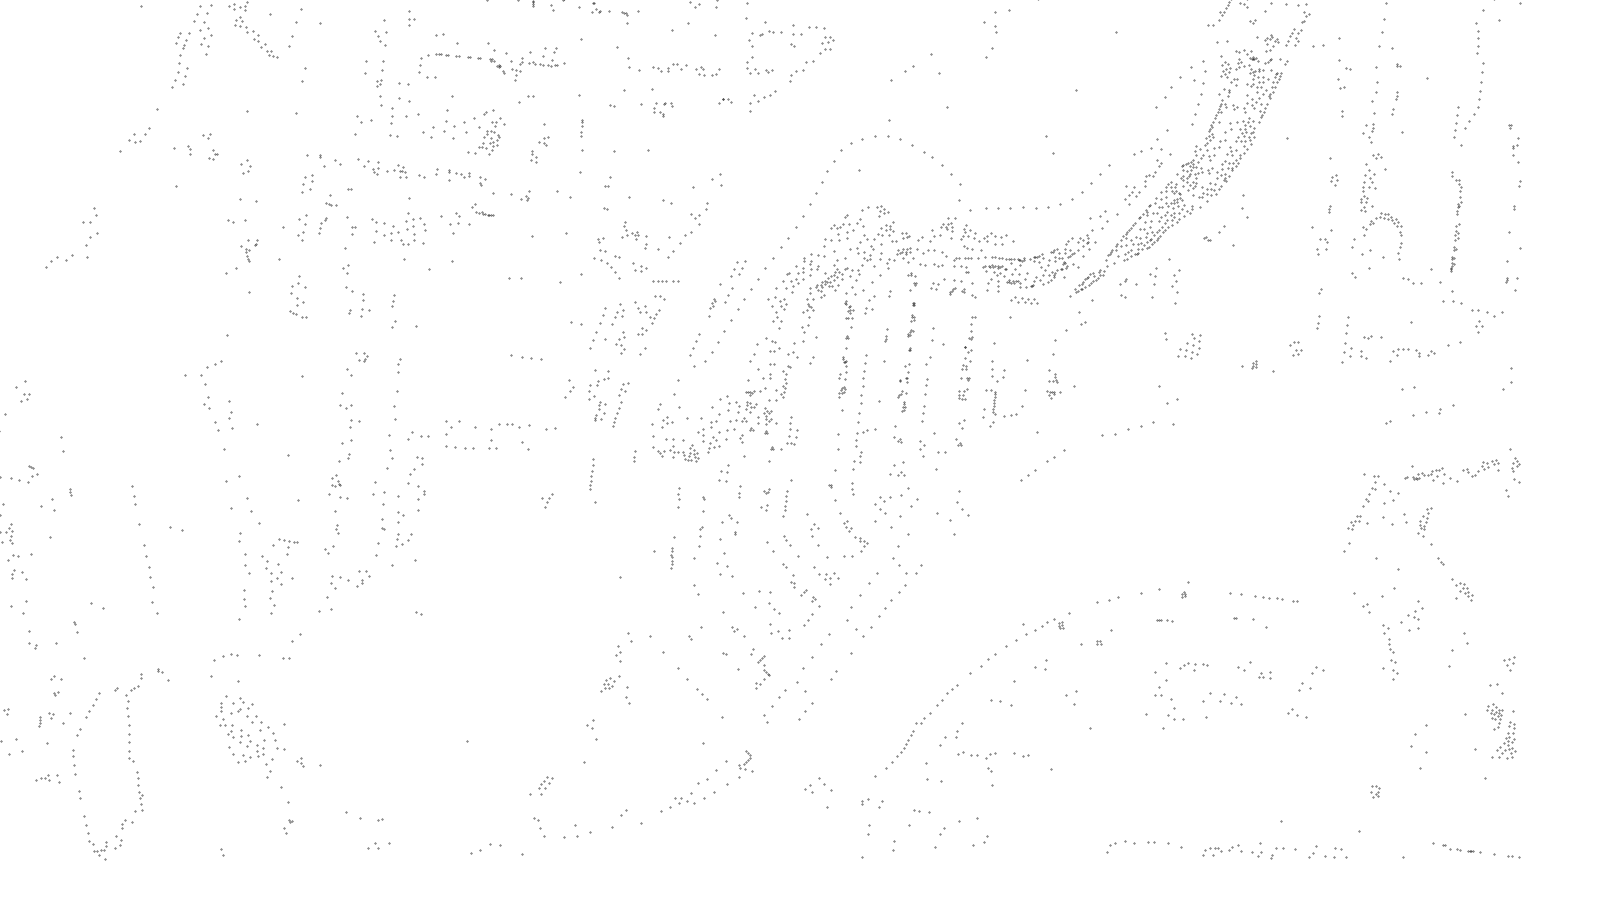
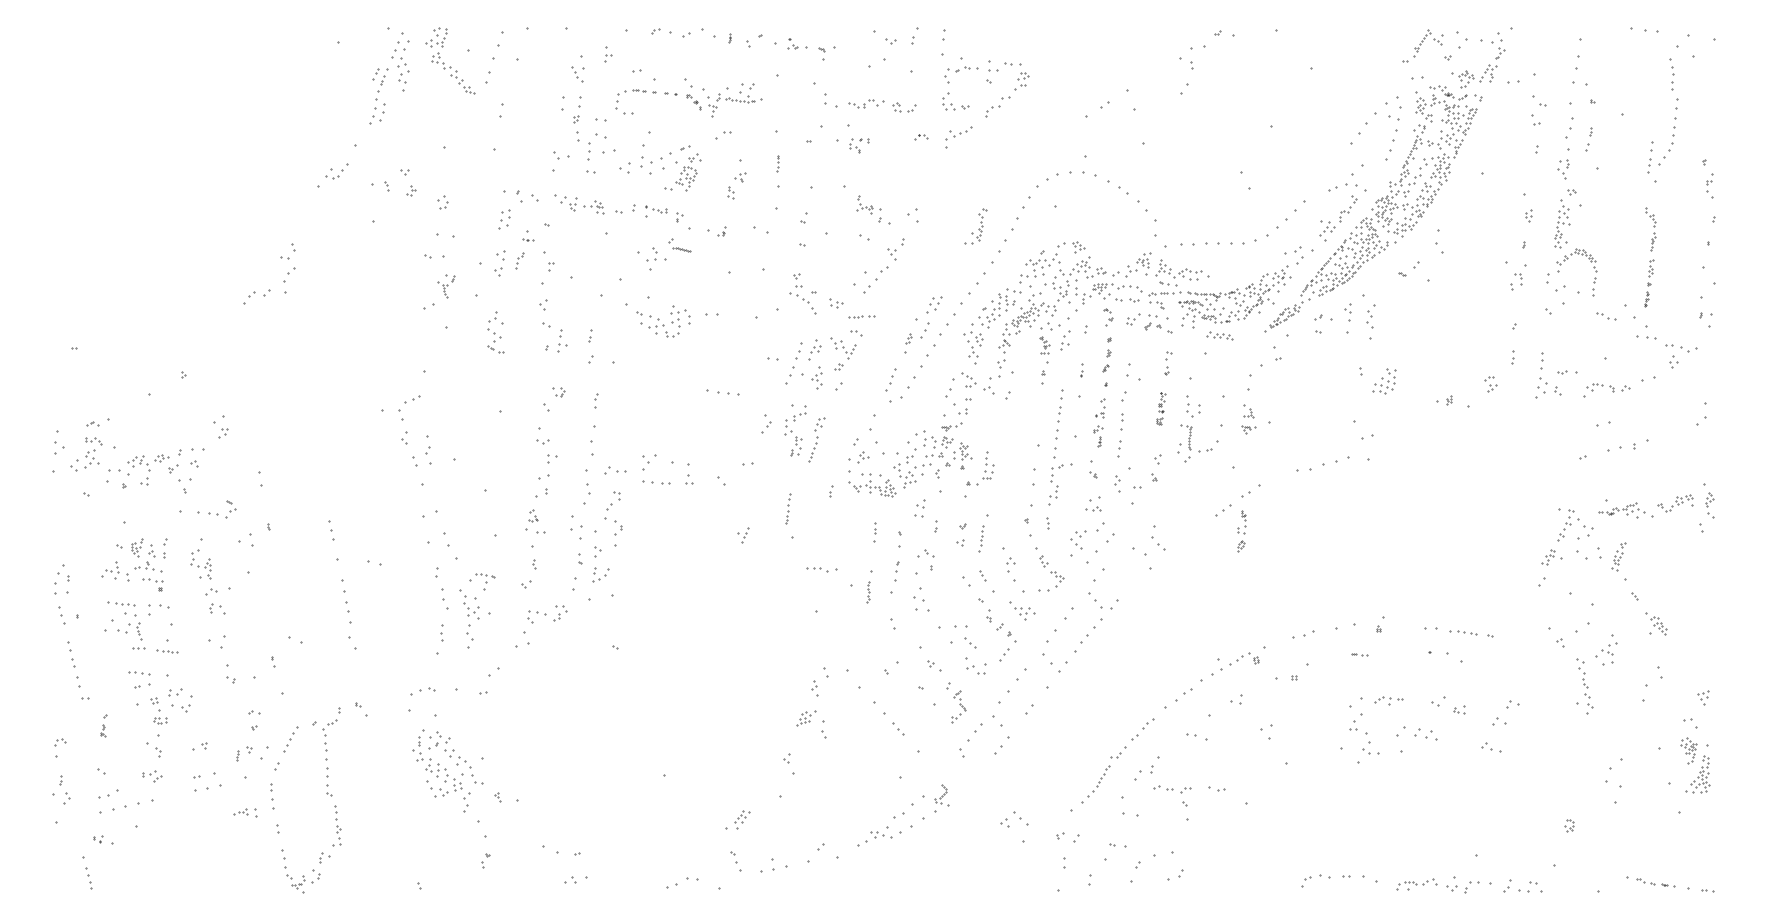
part: (398, 228) -> (663, 321), moved
part: (634, 235) -> (868, 208), moved
part: (965, 373) -> (1160, 408), size x0.6
part: (842, 377) -> (1241, 531), moved
part: (779, 383) -> (975, 226), moved
part: (513, 425) -> (821, 569), moved

